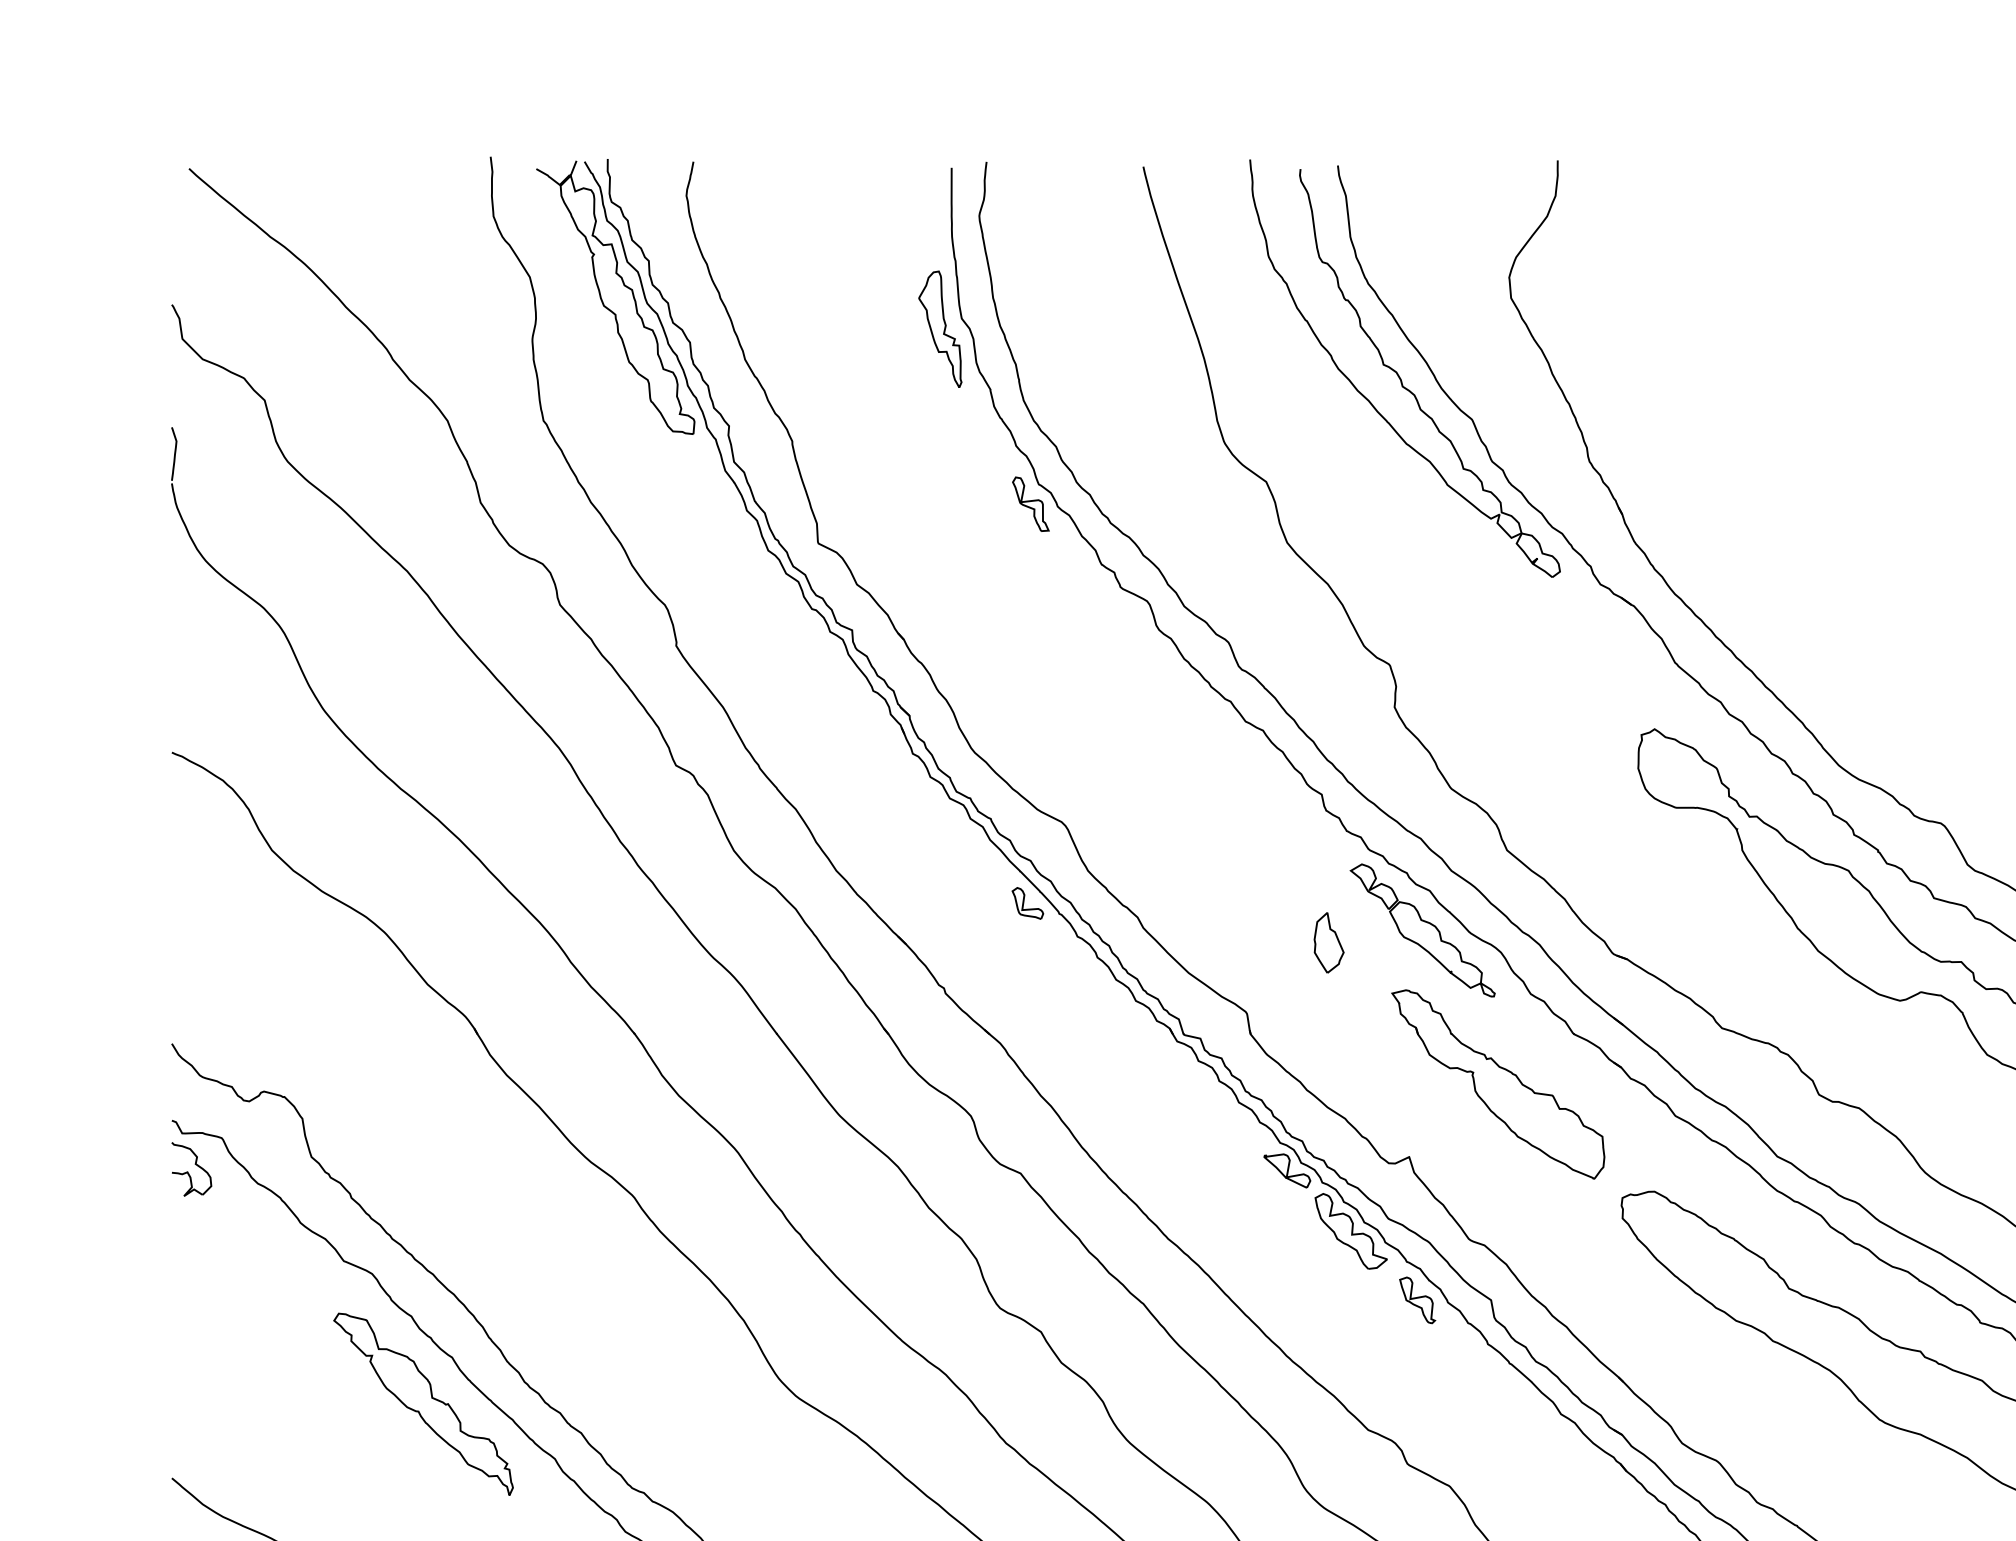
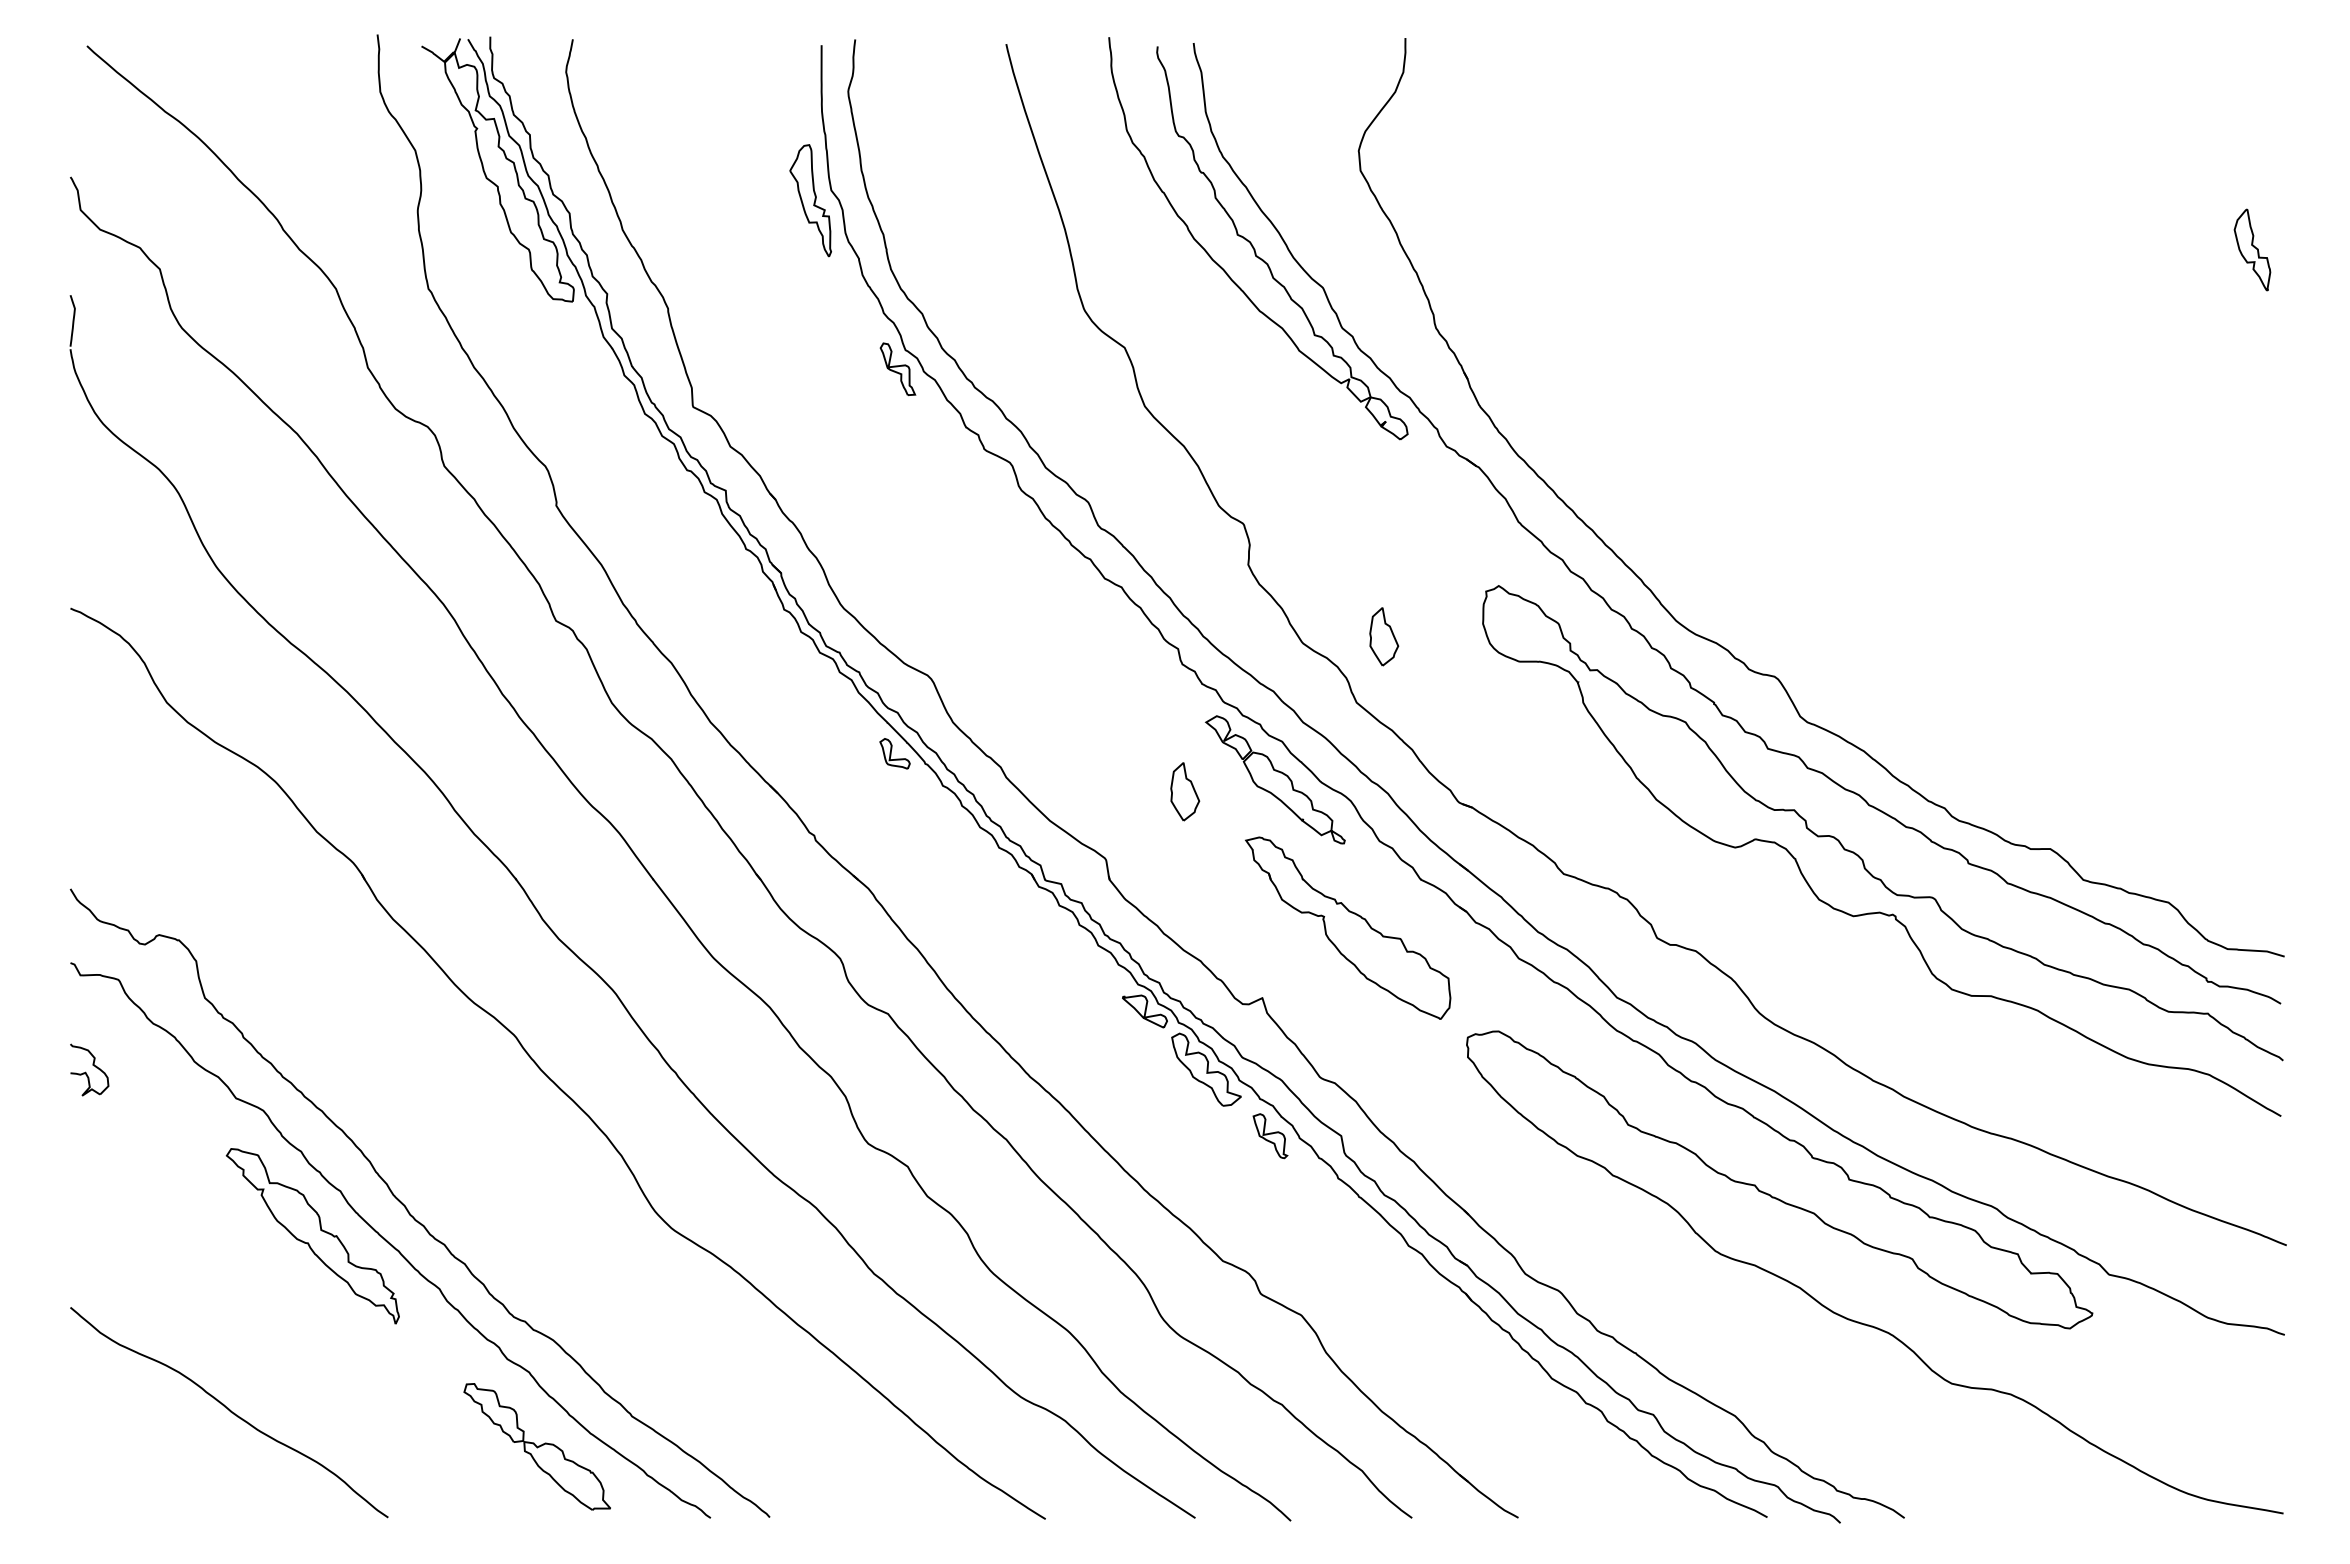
part: (1535, 781) -> (1384, 636), added
part: (191, 1168) -> (89, 1069), moved

